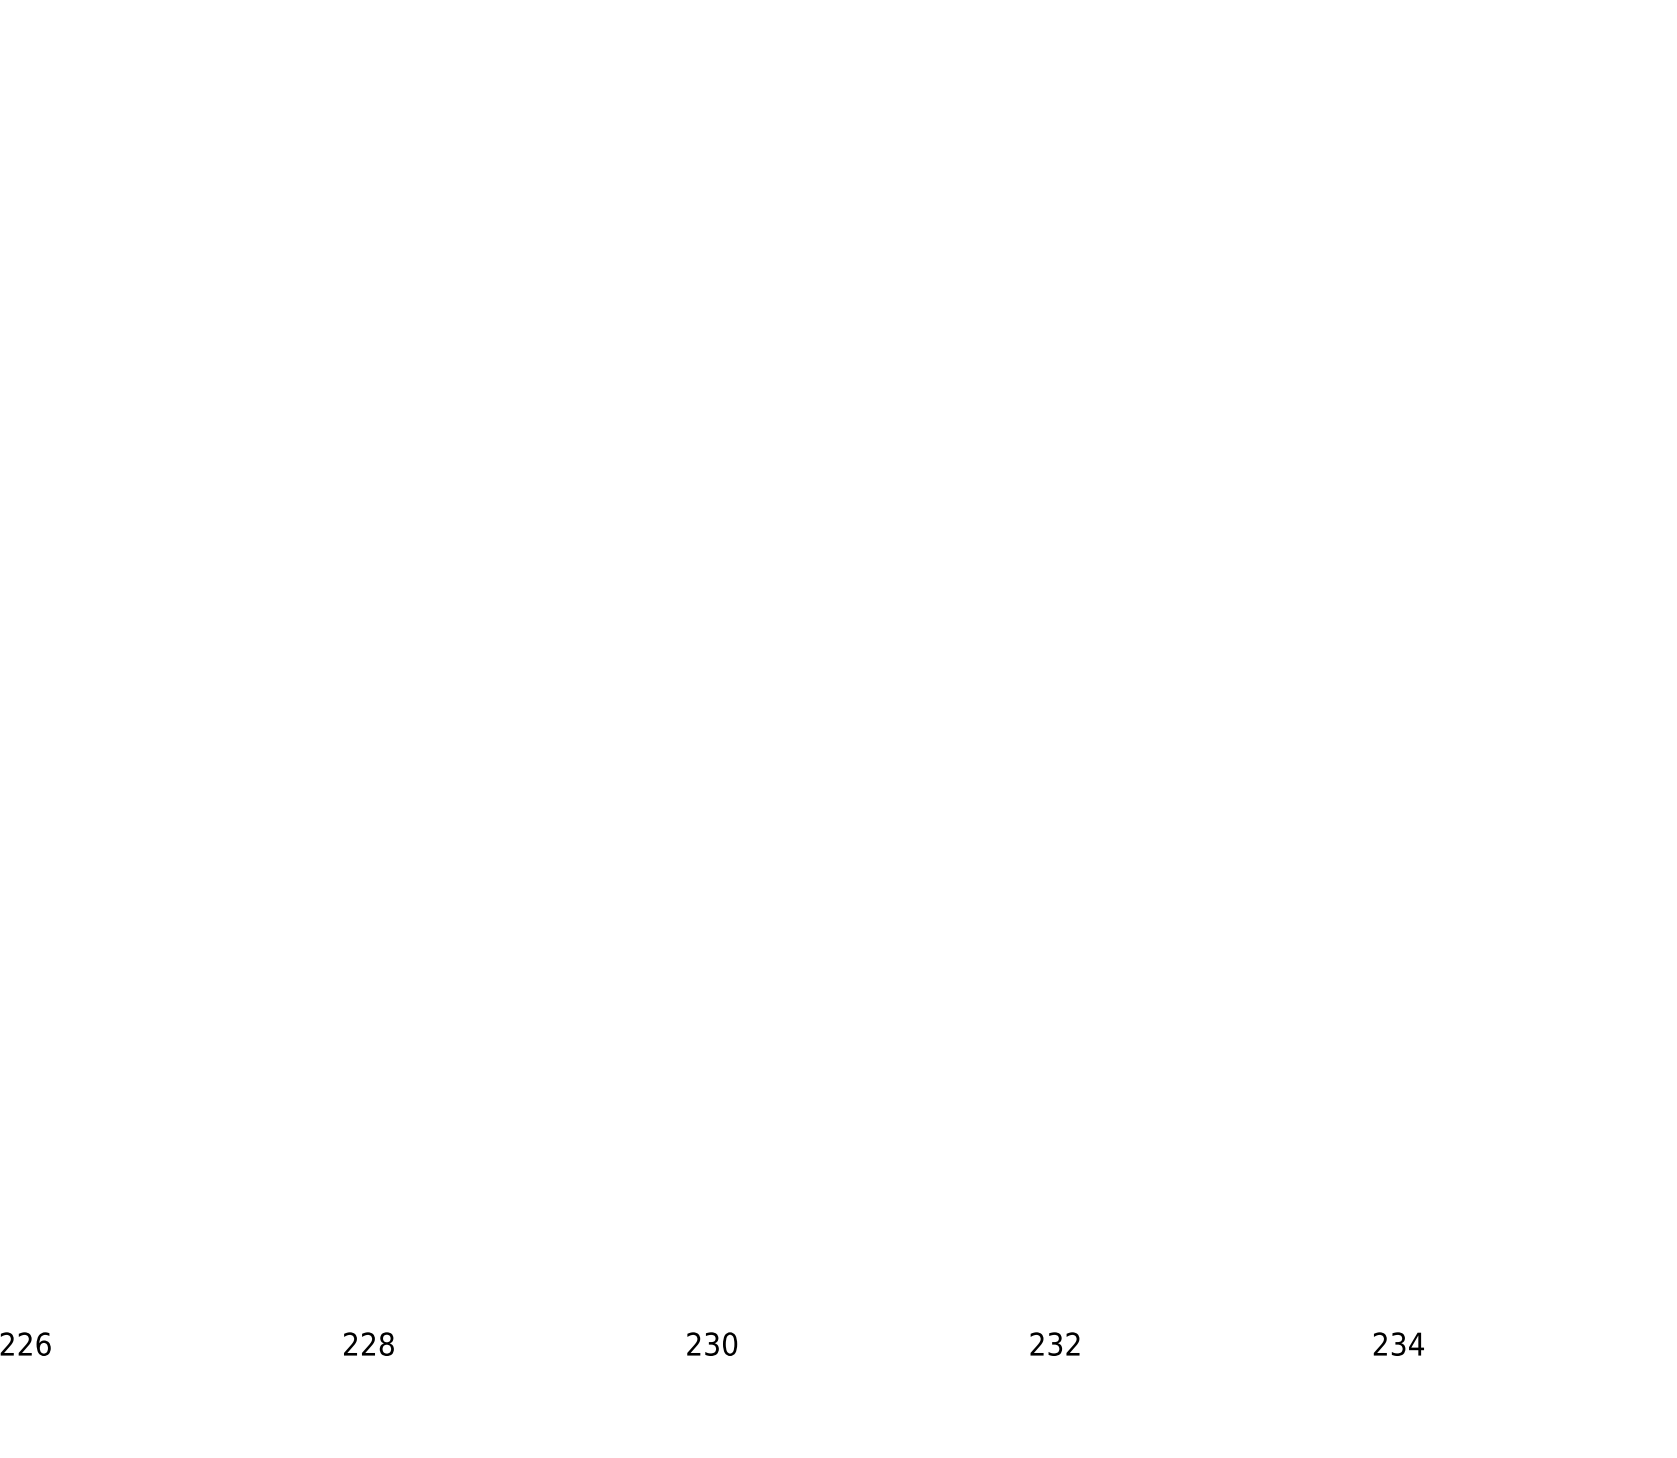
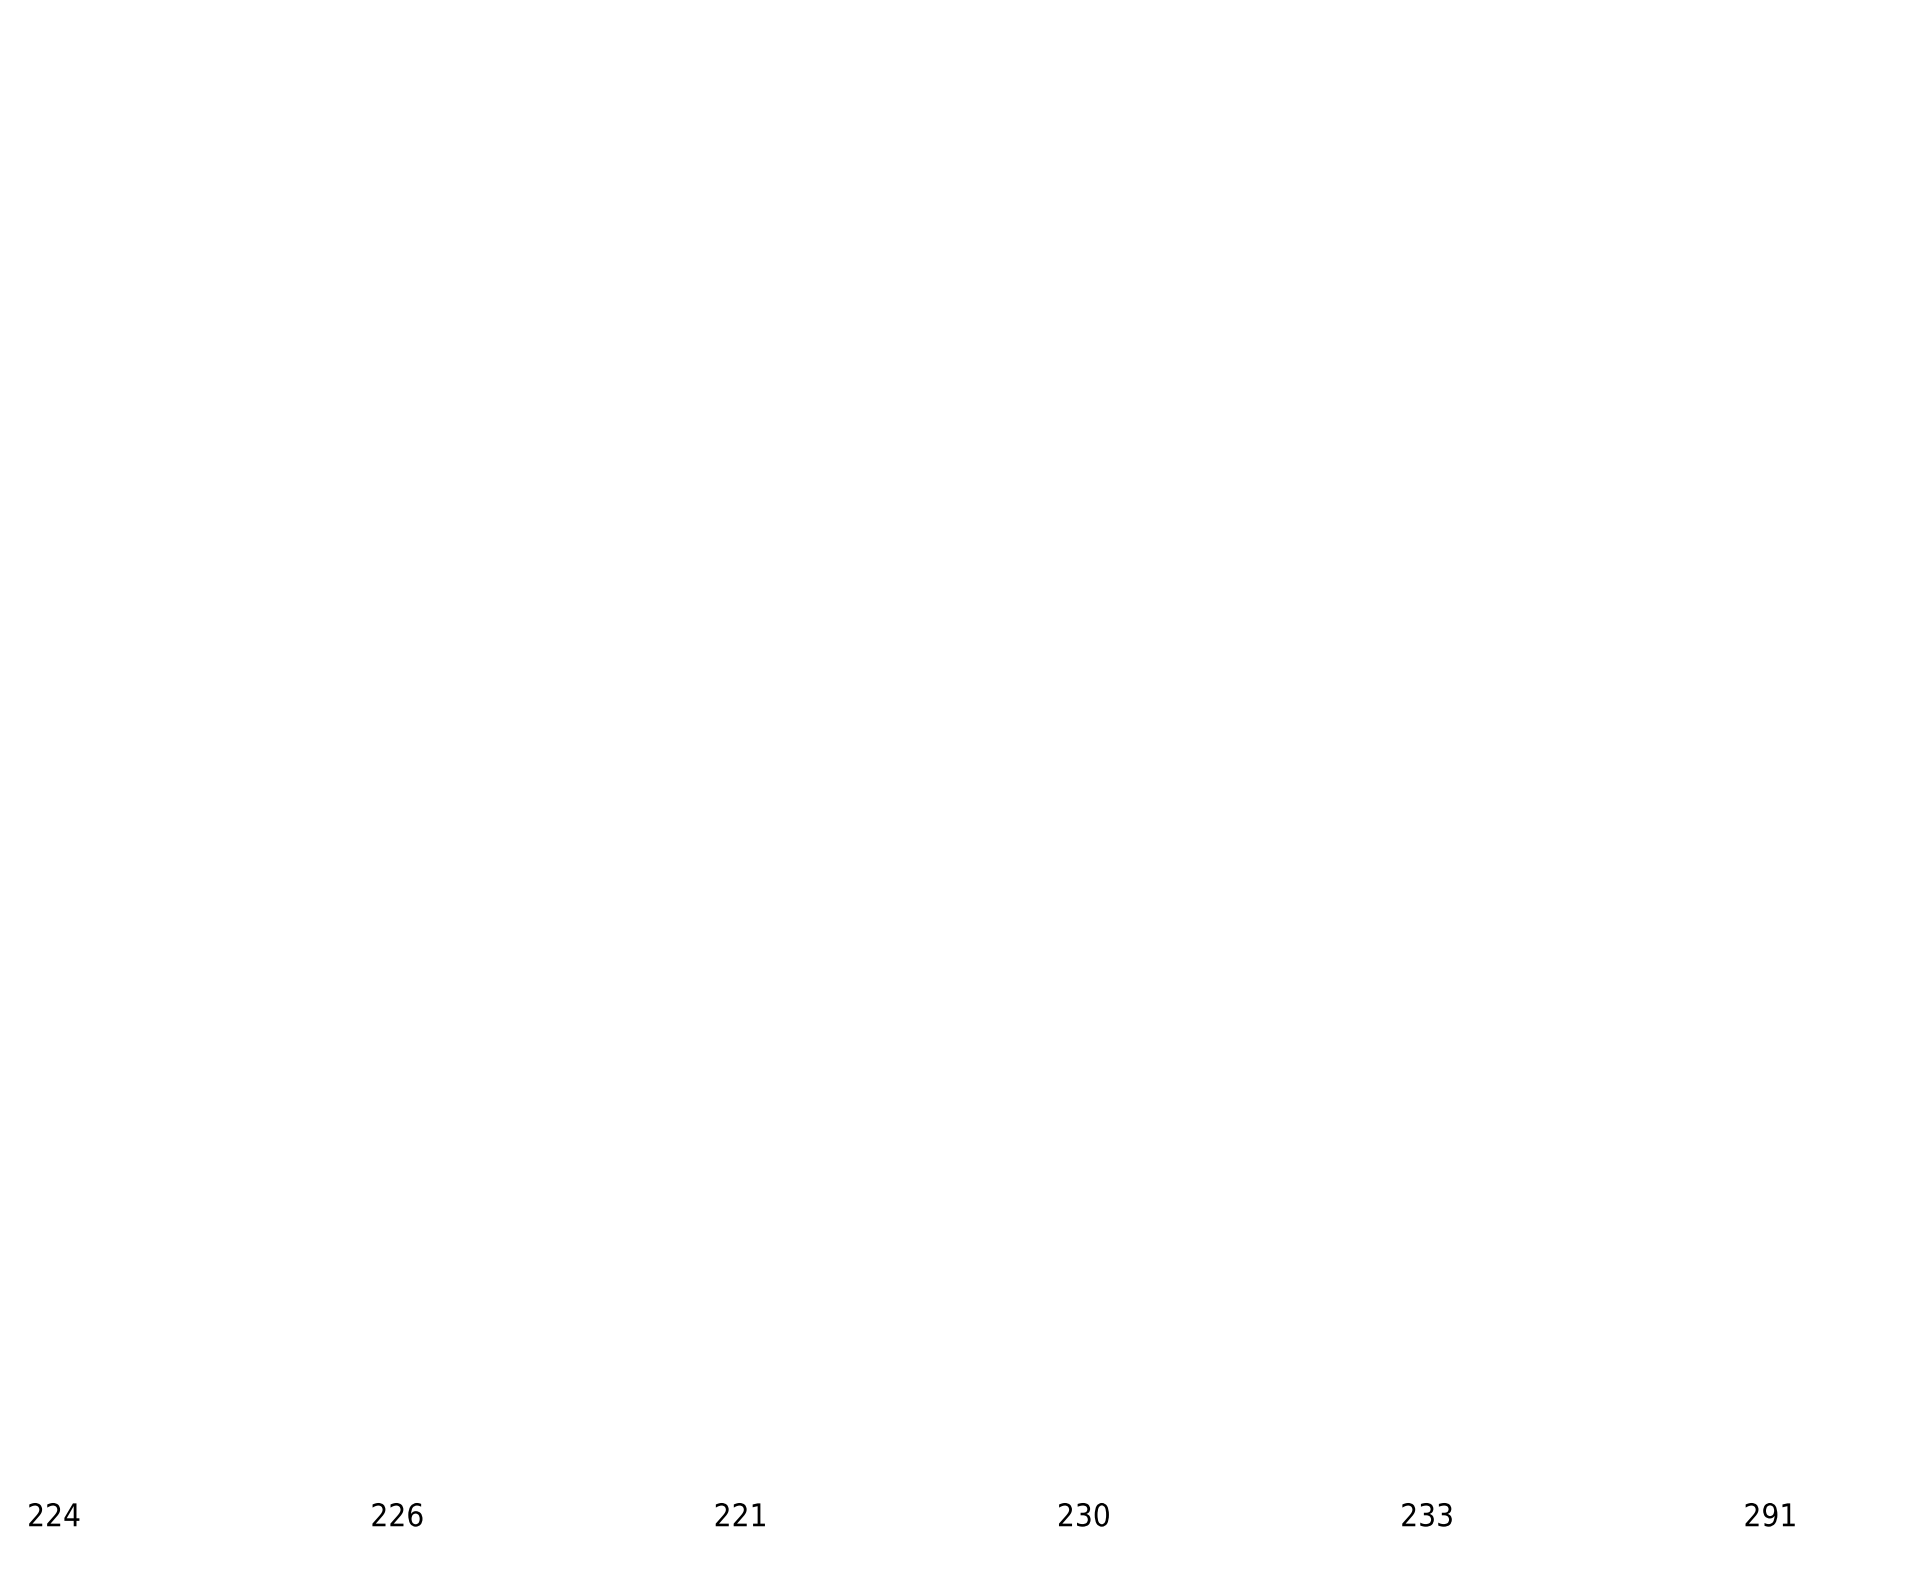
text: (386, 1343) -> (758, 1514), 228 -> 221
text: (1072, 1343) -> (1444, 1514), 232 -> 233
text: (1407, 1343) -> (1779, 1514), 234 -> 291

